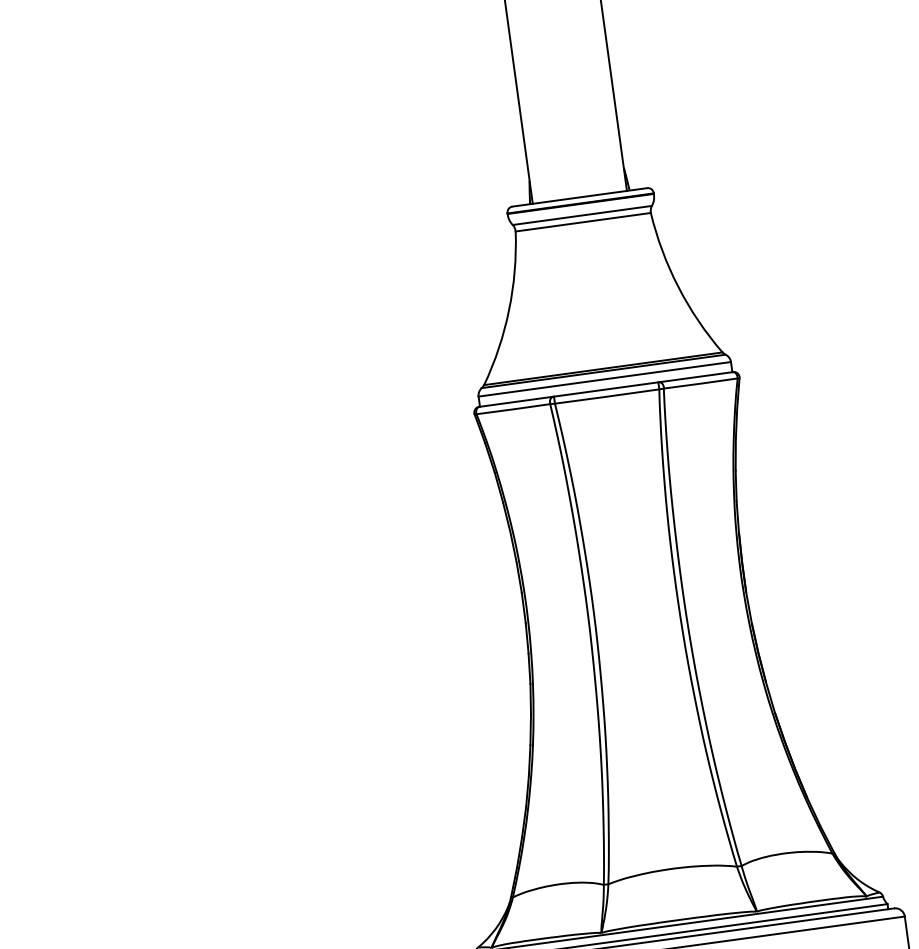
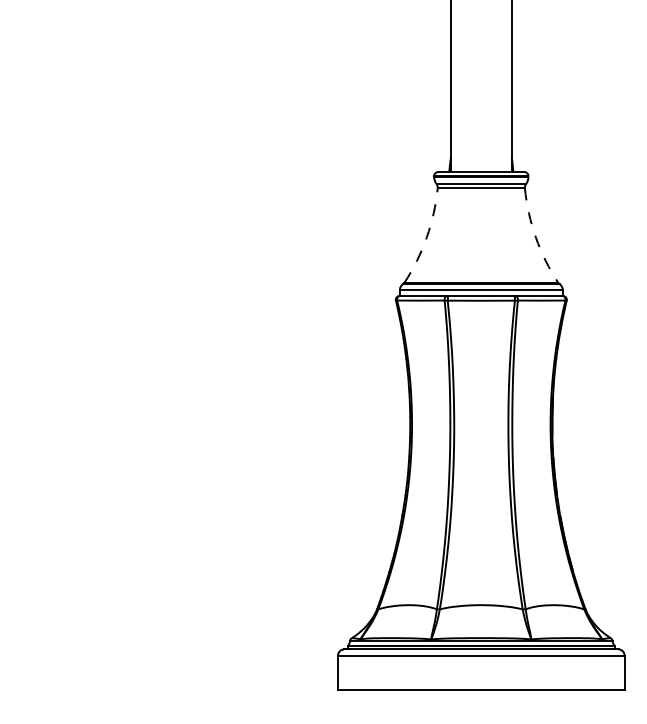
arc: (677, 287) -> (535, 237), solid -> dashed
arc: (508, 310) -> (426, 237), solid -> dashed

